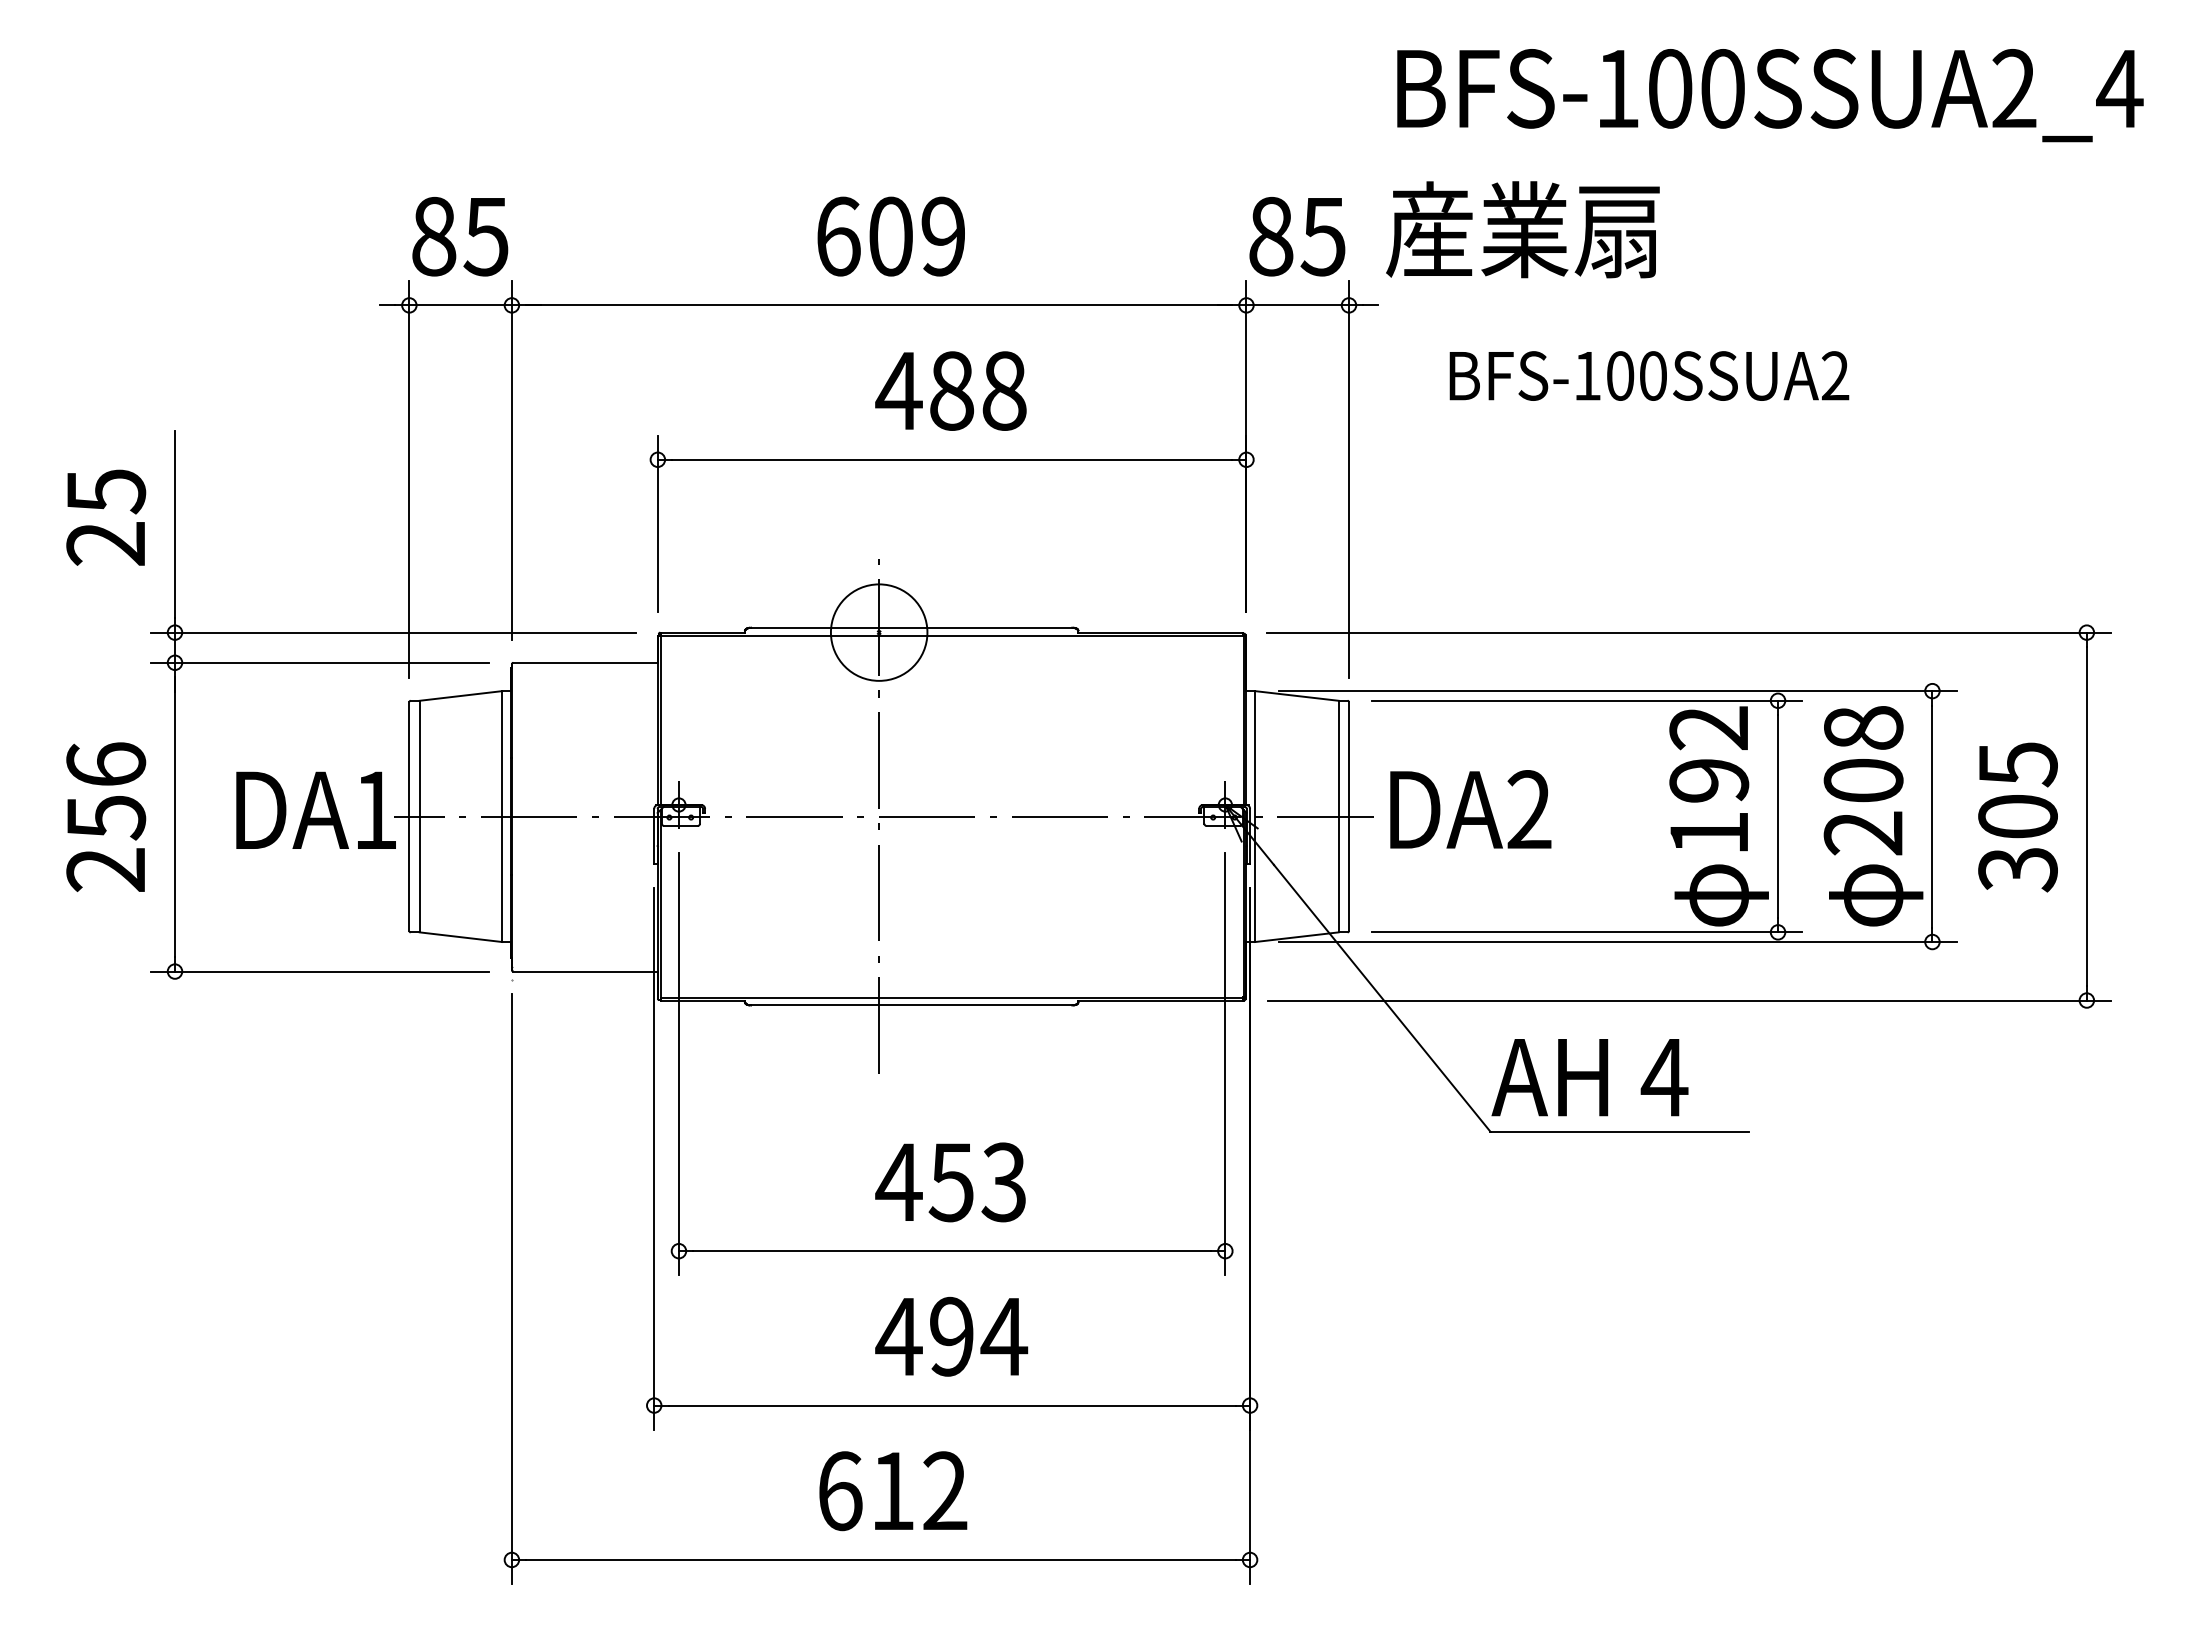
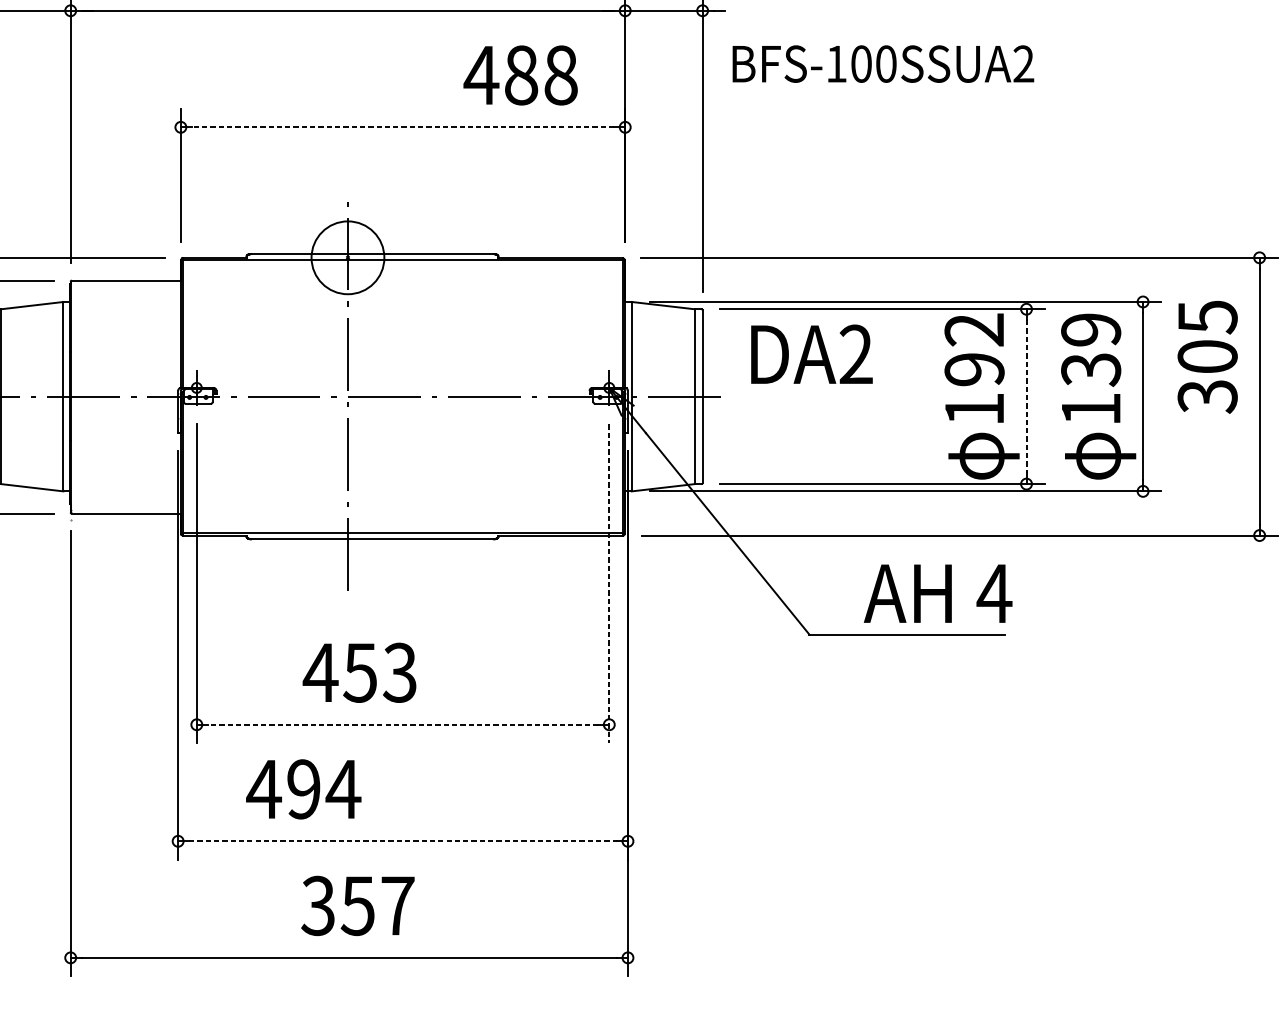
text: (1649, 375) -> (883, 63), moved
text: (950, 390) -> (520, 75), moved
line: (952, 459) -> (403, 127), solid -> dashed
text: (1863, 780) -> (1091, 369), 208 -> 139
text: (1470, 809) -> (811, 354), moved
line: (1778, 817) -> (1026, 397), solid -> dashed
text: (2017, 817) -> (1207, 357), moved
line: (1225, 1064) -> (609, 583), solid -> dashed
text: (1589, 1077) -> (937, 593), moved
text: (950, 1182) -> (359, 672), moved
line: (952, 1251) -> (403, 725), solid -> dashed
text: (951, 1336) -> (303, 789), moved
line: (952, 1405) -> (403, 841), solid -> dashed
text: (892, 1491) -> (358, 906), 612 -> 357

